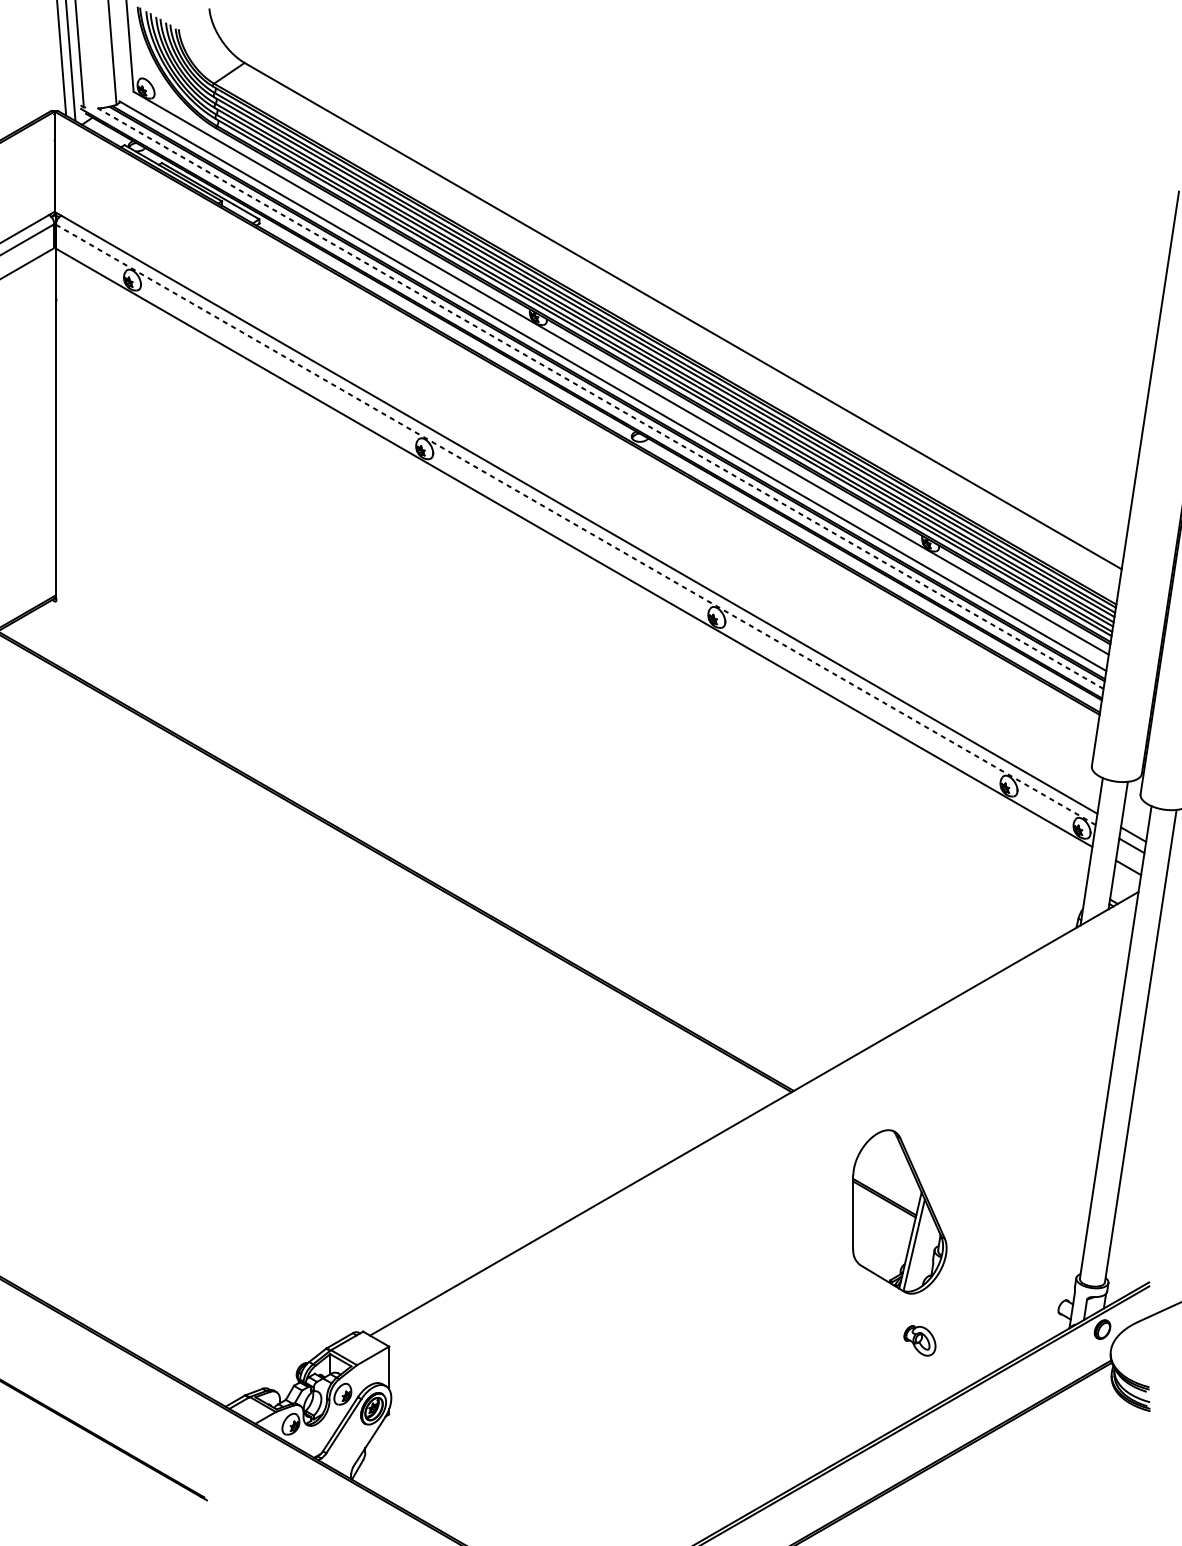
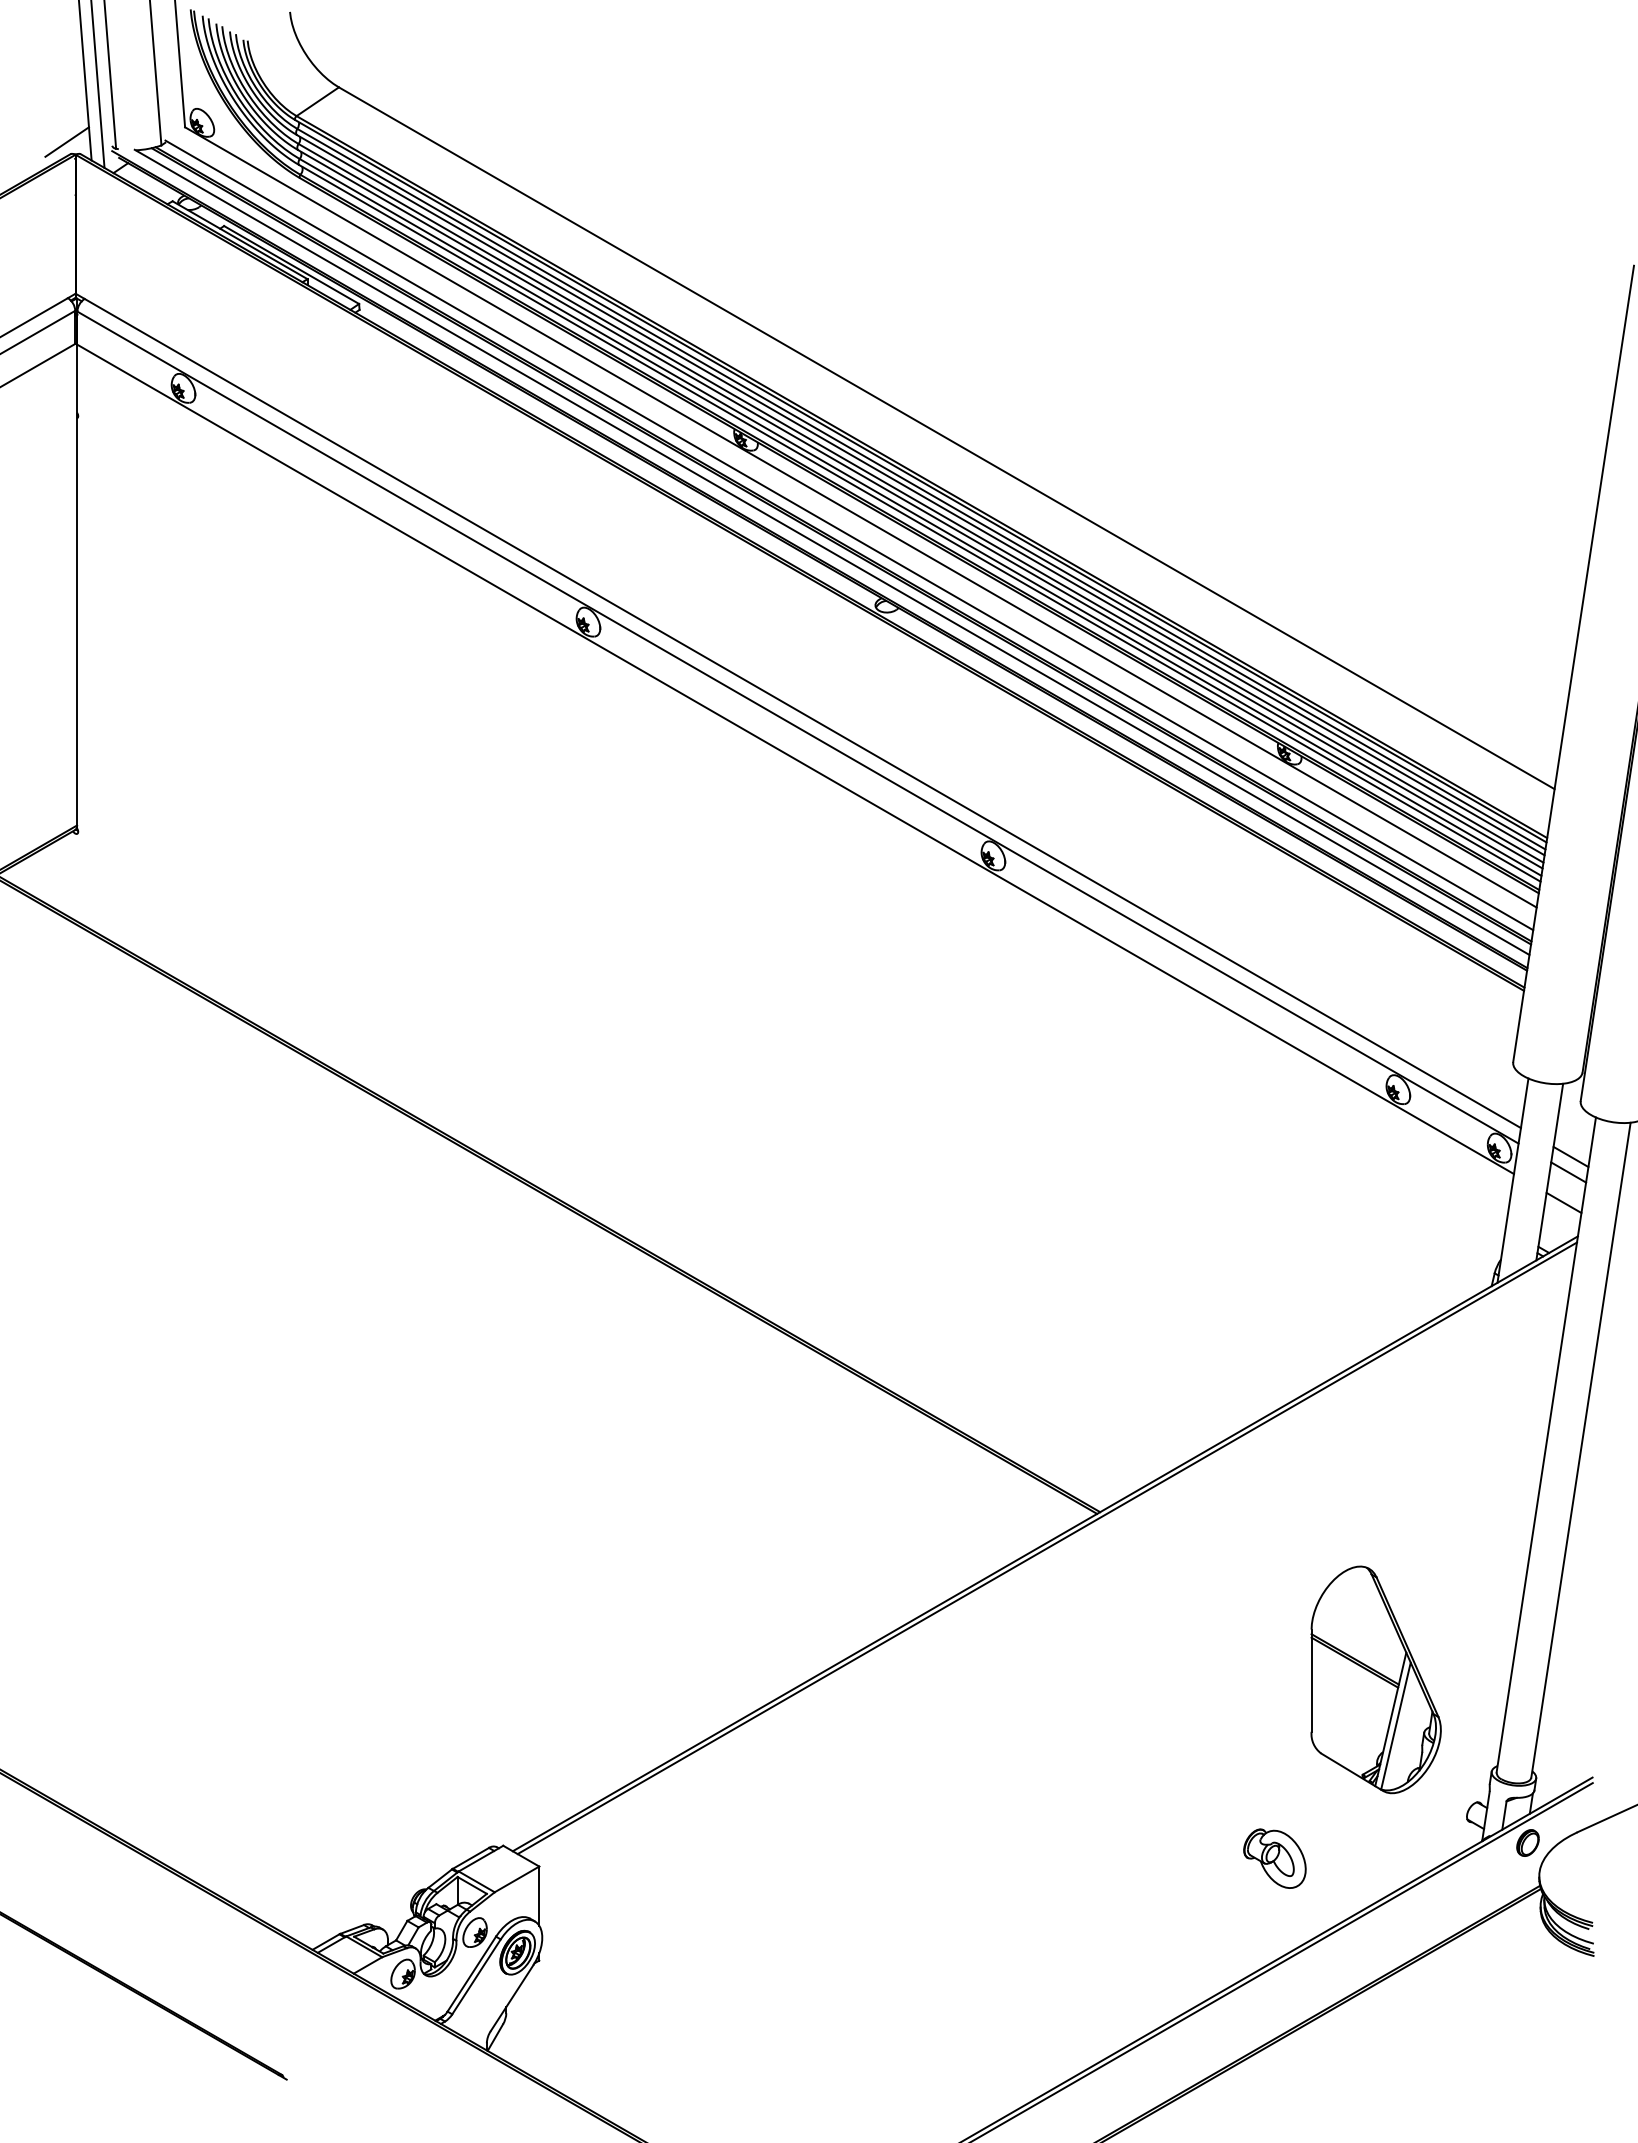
line: (48, 102) -> (66, 141), added
line: (600, 398) -> (831, 552), dashed -> solid
line: (575, 524) -> (797, 727), dashed -> solid
line: (755, 1117) -> (1046, 1548), added
part: (899, 1211) -> (1375, 1679), moved
part: (919, 1340) -> (1274, 1858), size x1.43

